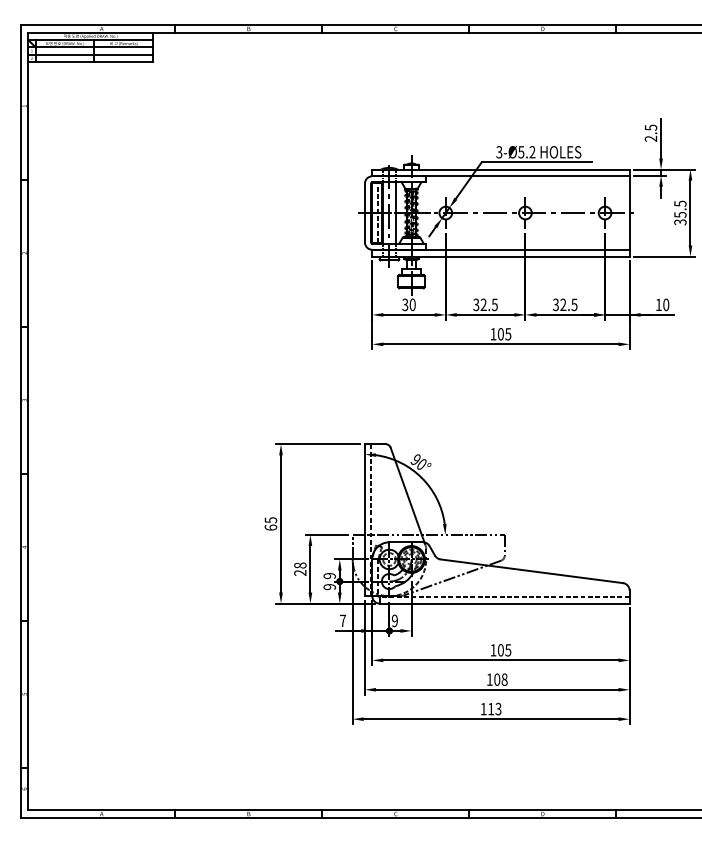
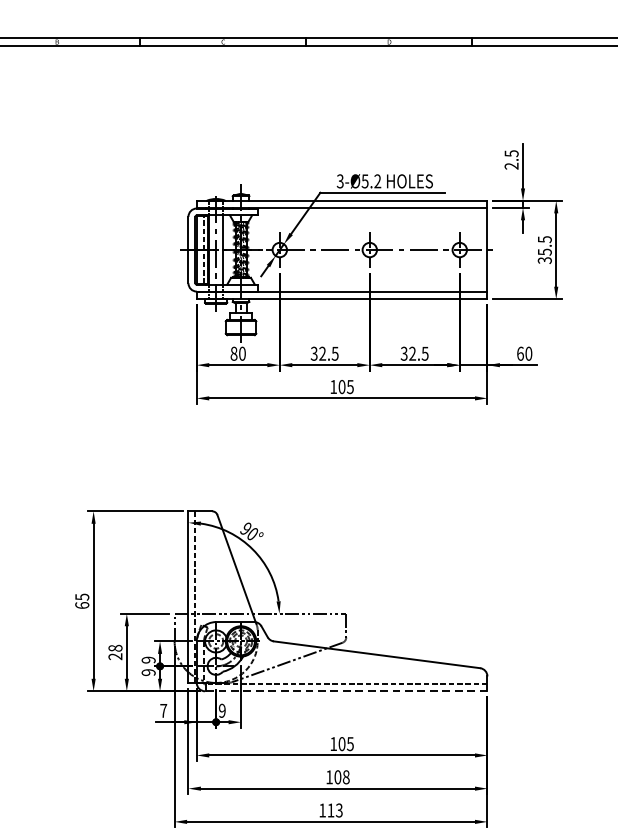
text: (405, 304) -> (234, 353), 30 -> 80
text: (658, 304) -> (520, 353), 10 -> 60
line: (504, 603) -> (346, 691), solid -> dashed

